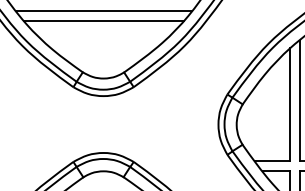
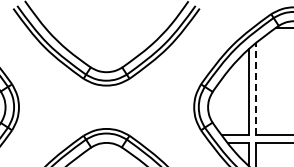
line: (103, 10) -> (106, 20), removed
line: (103, 21) -> (106, 28), removed
line: (300, 99) -> (256, 88), solid -> dashed

